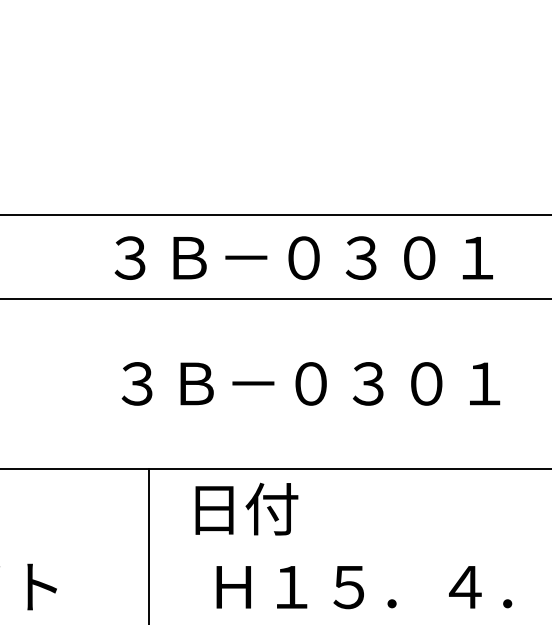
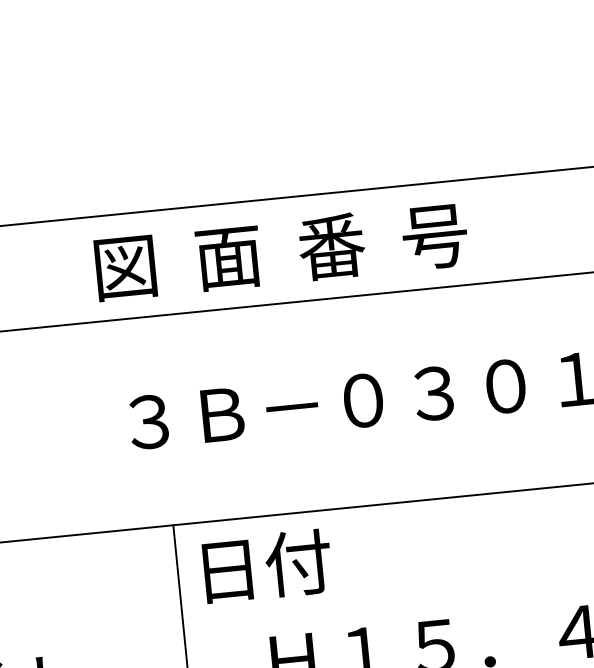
text: (299, 257) -> (333, 246), ３Ｂ－０３０１ -> 図  面  番  号
text: (246, 508) -> (267, 565), moved

